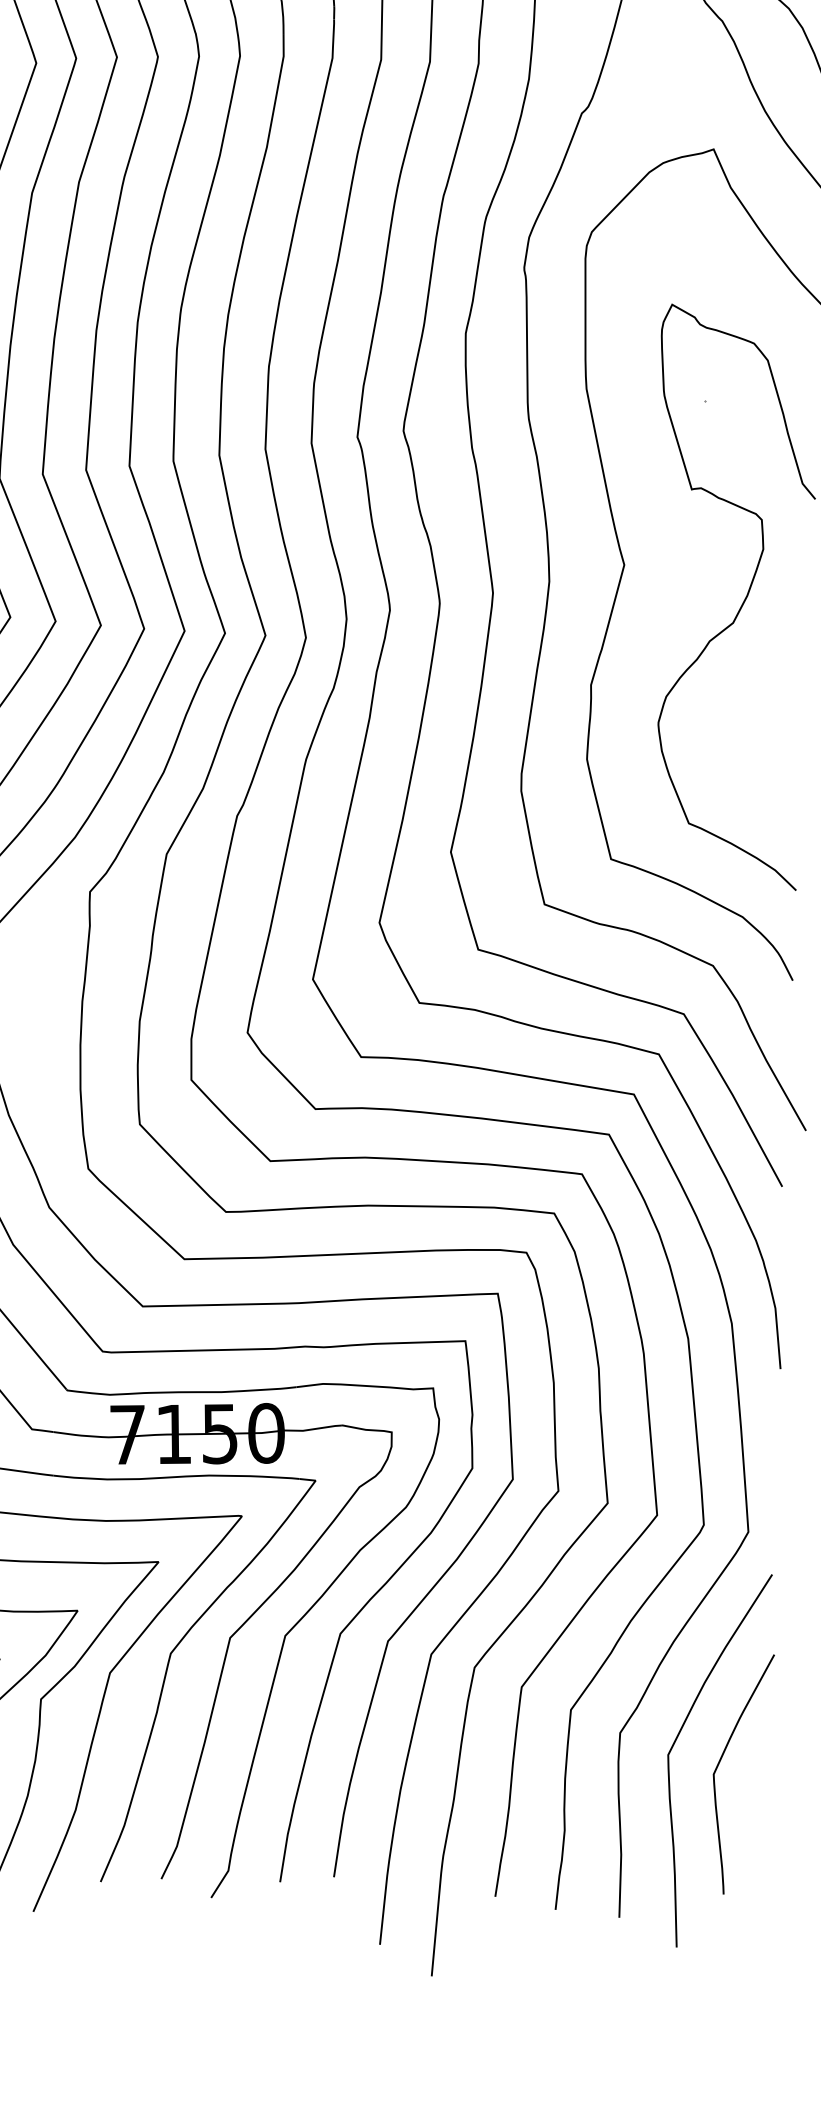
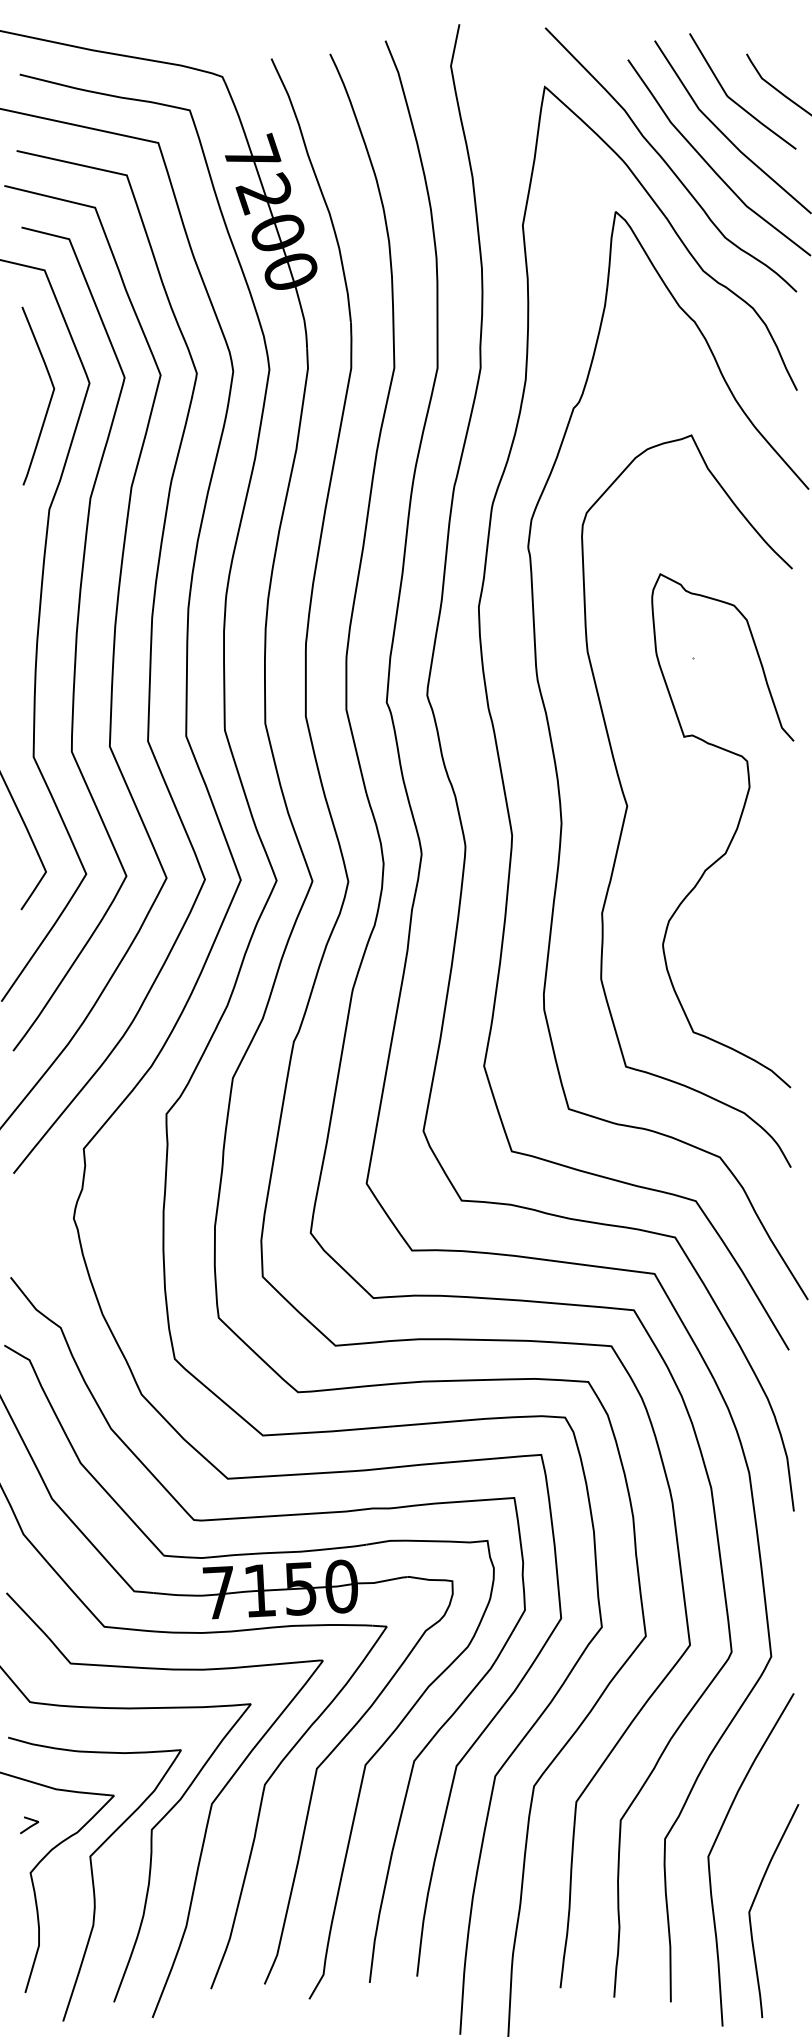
curve: (720, 1763) -> (754, 1902), moved

